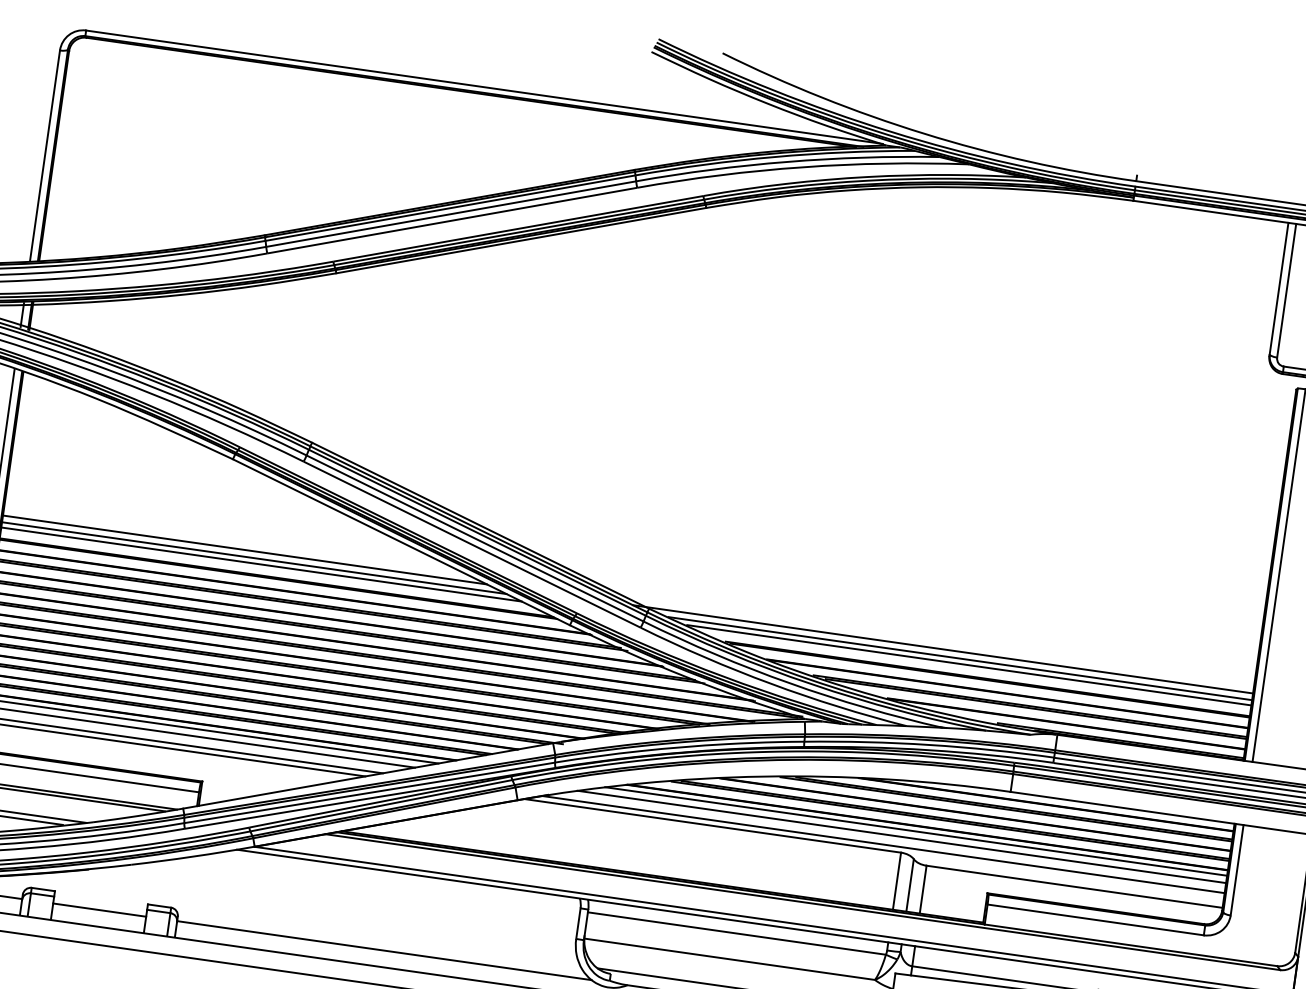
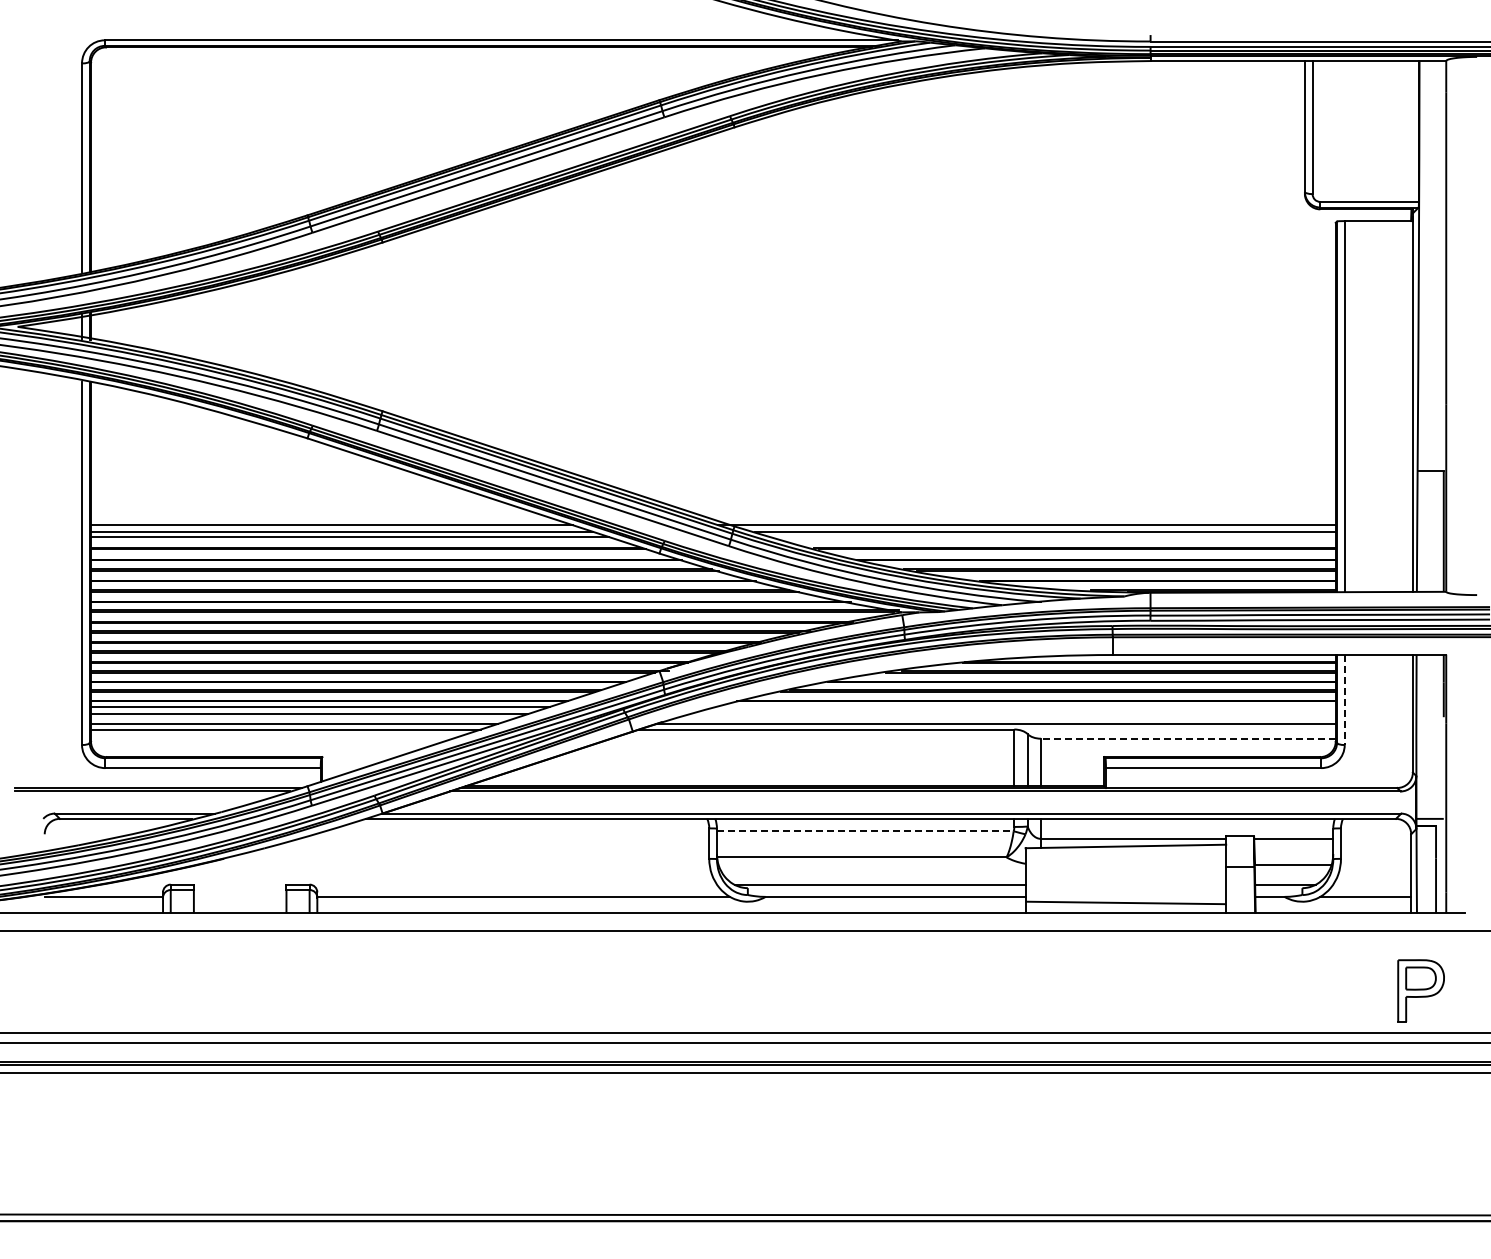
line: (968, 665) -> (1054, 537), removed
line: (915, 831) -> (1025, 706), removed
line: (901, 837) -> (1012, 714), removed
line: (1236, 870) -> (1344, 700), solid -> dashed
line: (1073, 886) -> (1187, 738), solid -> dashed
line: (99, 909) -> (239, 896), removed
line: (737, 933) -> (865, 831), solid -> dashed

